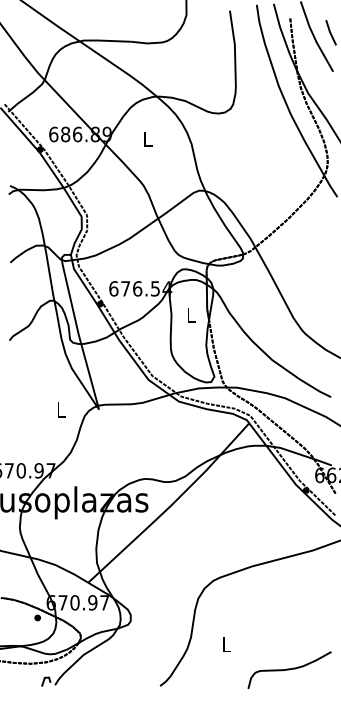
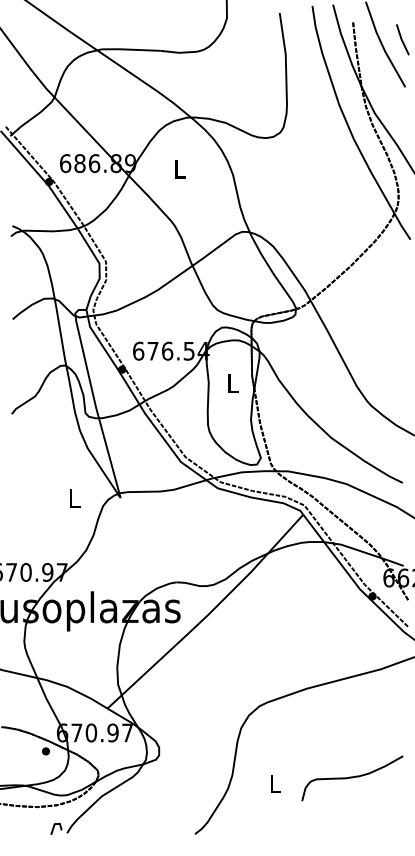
curve: (289, 669) -> (352, 777), moved

